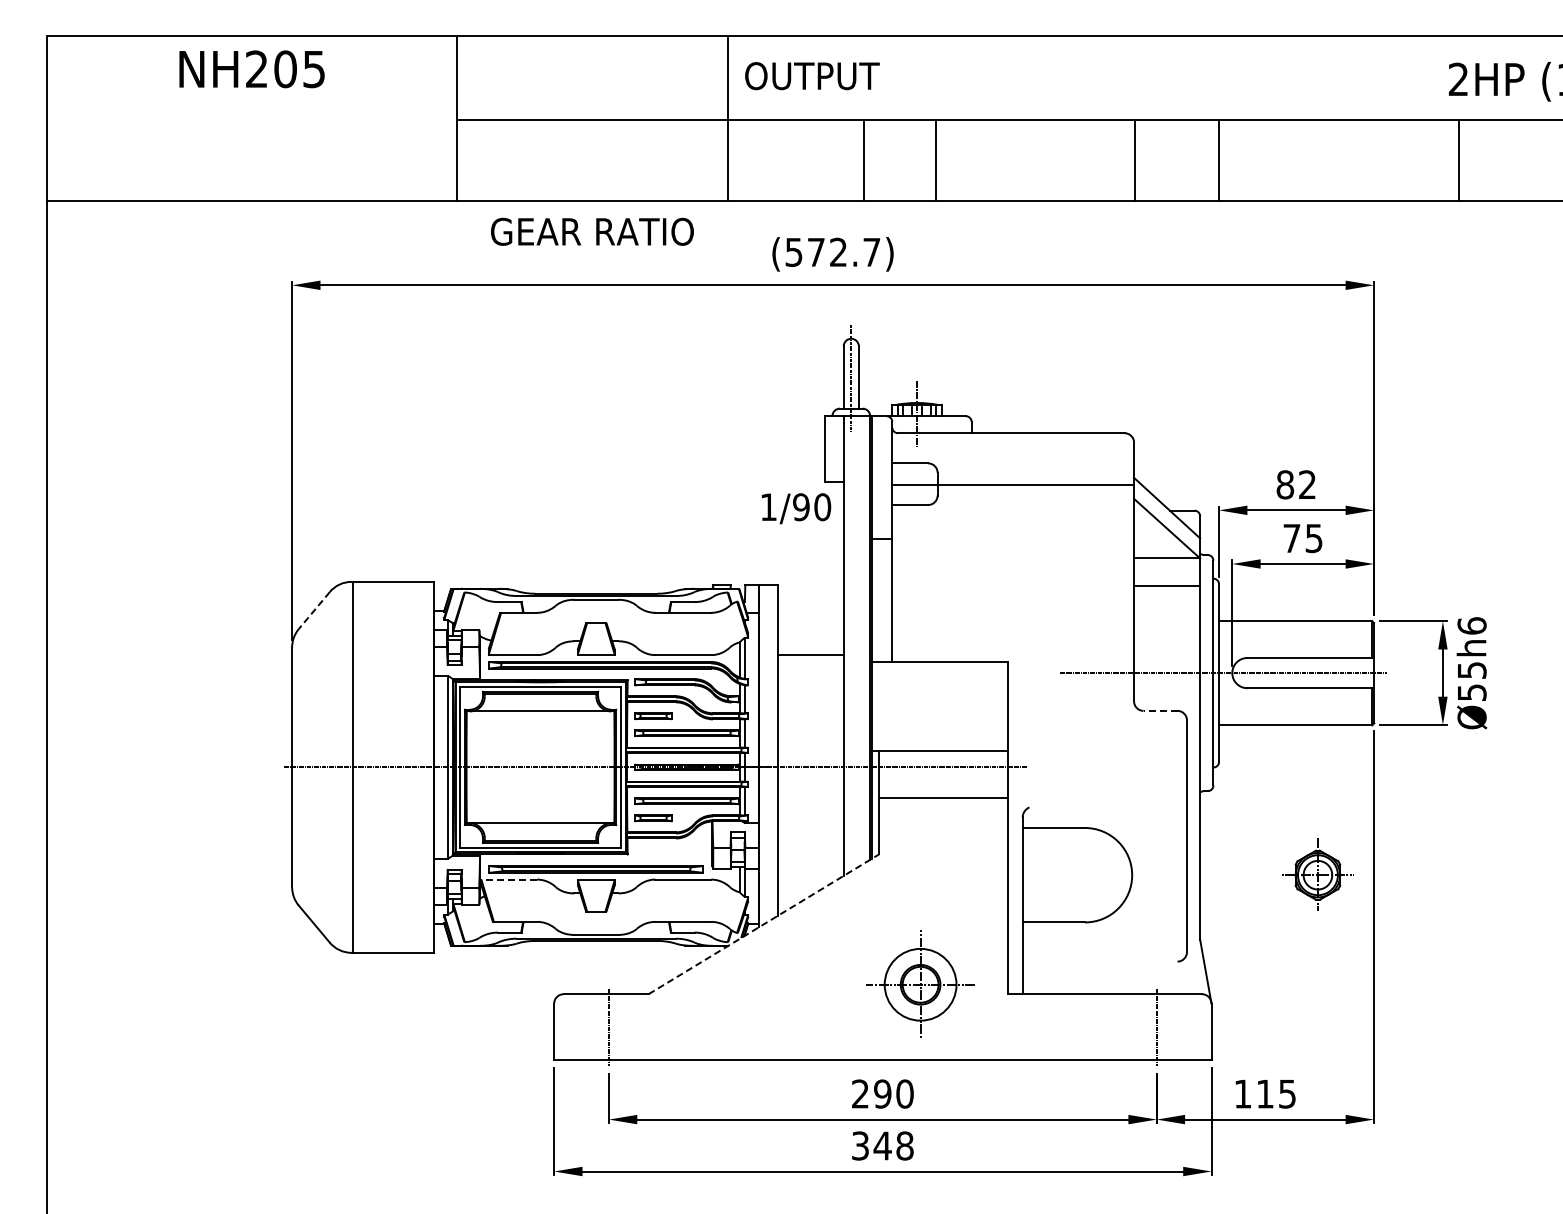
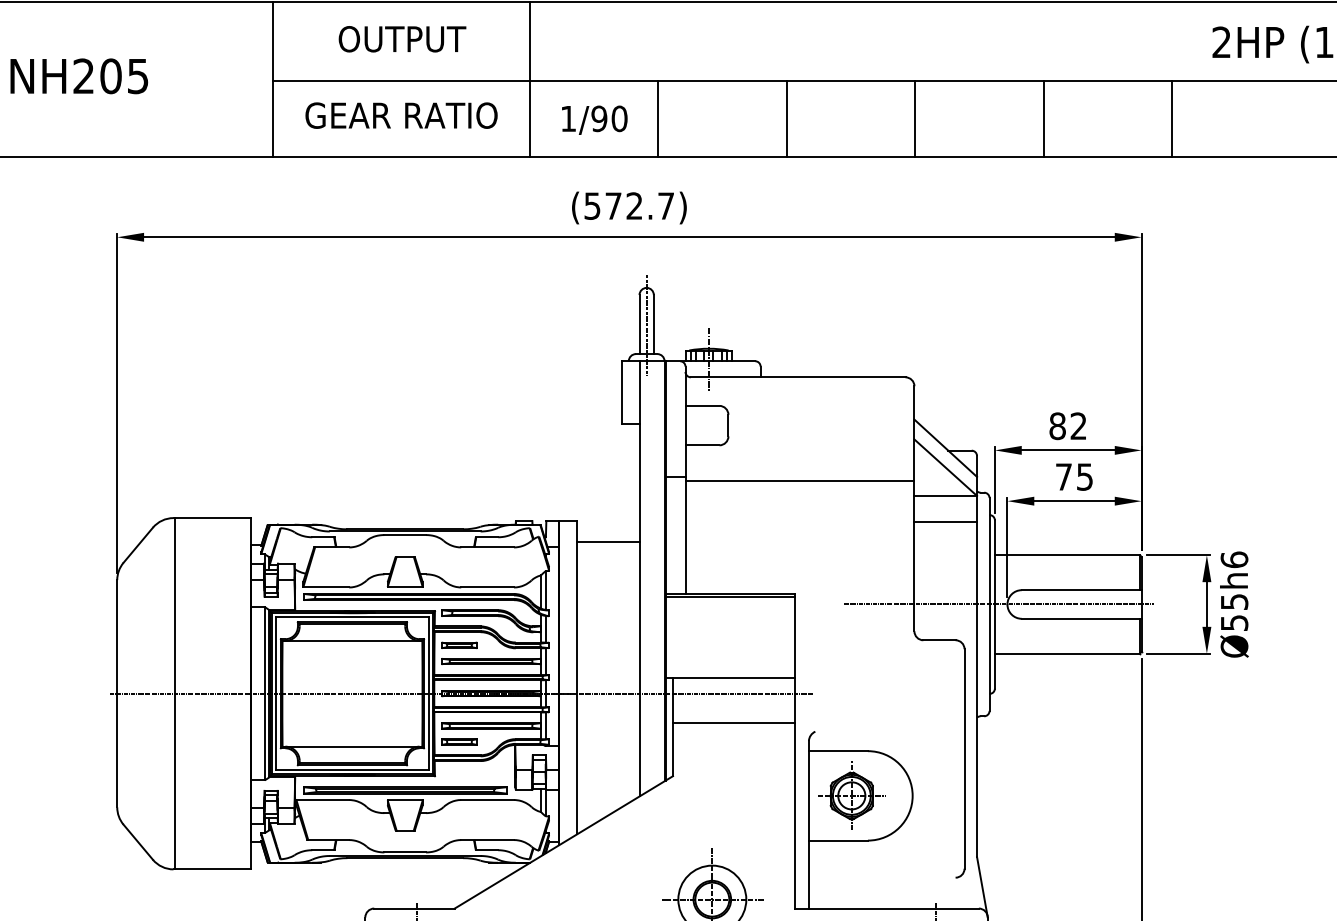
text: (251, 69) -> (78, 76), moved
text: (812, 76) -> (402, 39), moved
line: (936, 159) -> (787, 118), moved
line: (1219, 159) -> (1043, 118), moved
line: (1458, 159) -> (1171, 118), moved
text: (592, 231) -> (401, 115), moved
line: (1013, 484) -> (800, 480), moved
text: (796, 508) -> (594, 120), moved
line: (313, 610) -> (137, 545), dashed -> solid
line: (810, 654) -> (608, 541), moved
line: (939, 665) -> (730, 597), added
line: (1160, 710) -> (939, 639), dashed -> solid
part: (1317, 874) -> (851, 795), moved
line: (509, 879) -> (323, 799), dashed -> solid
line: (763, 924) -> (563, 842), dashed -> solid

